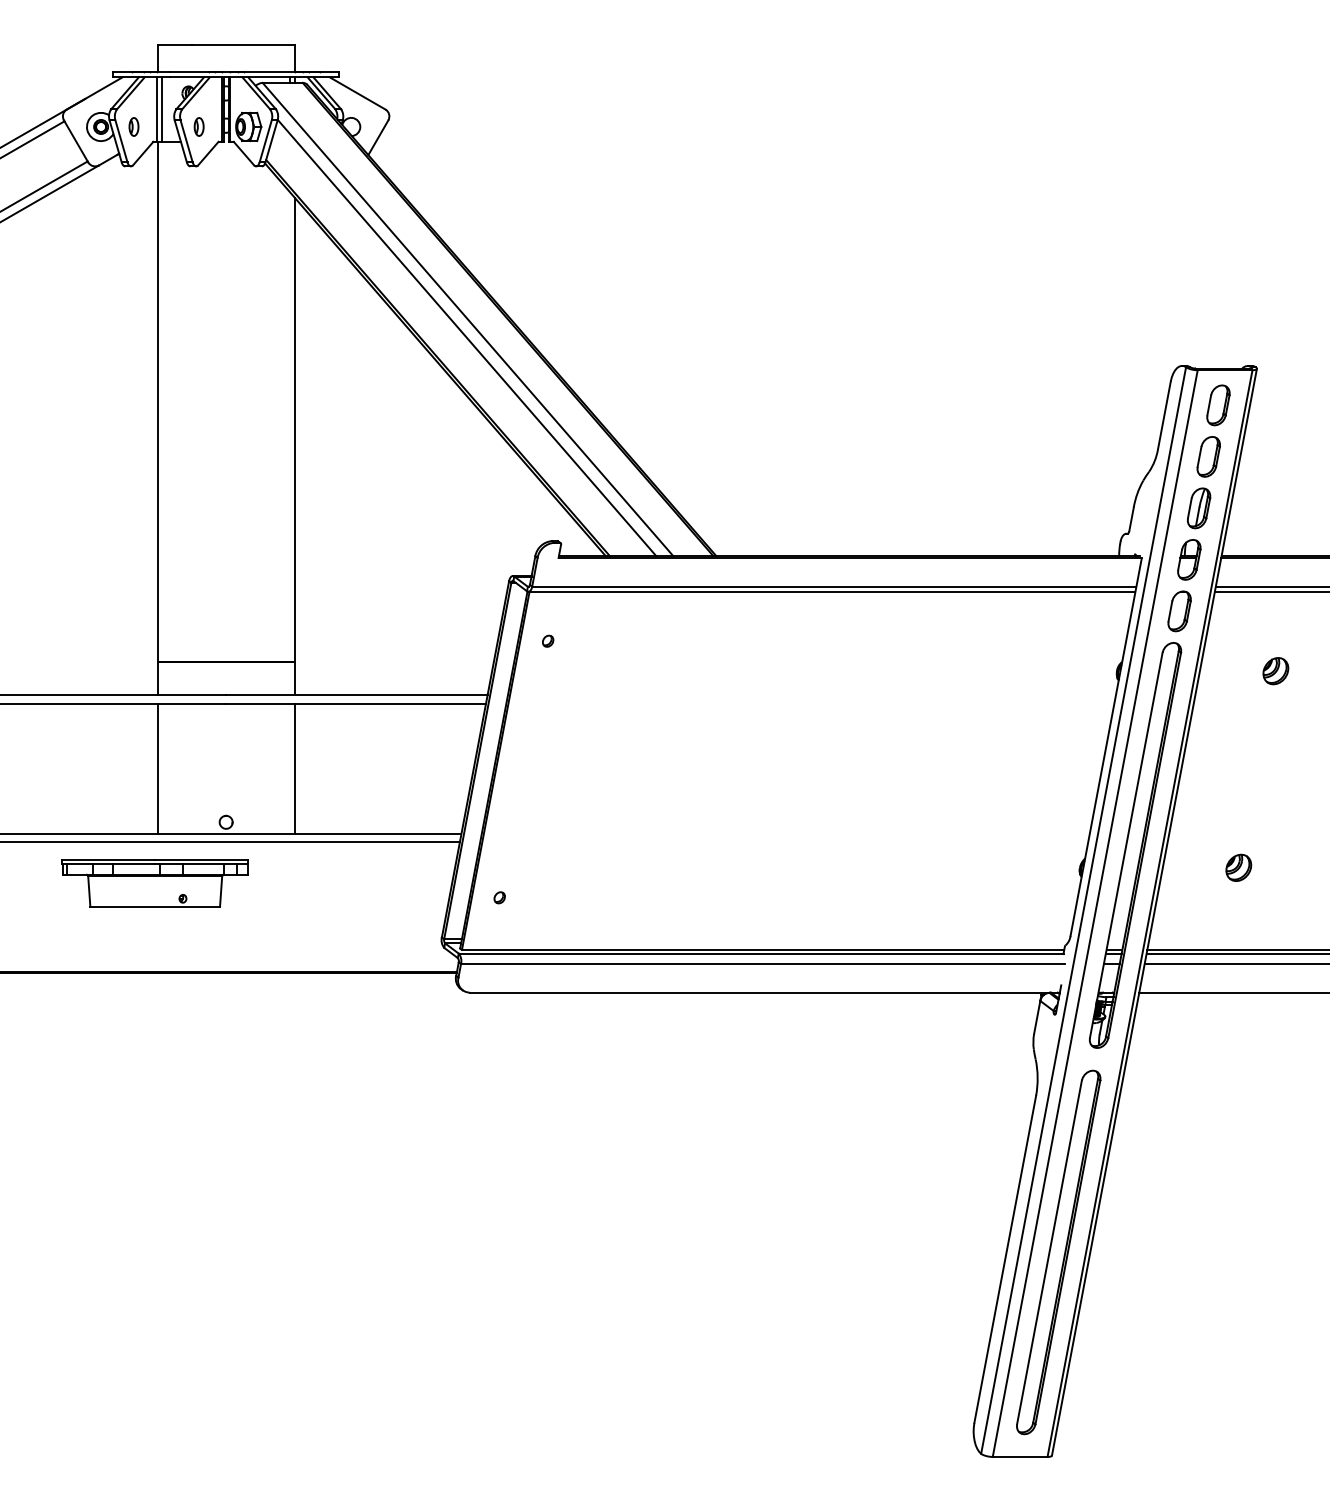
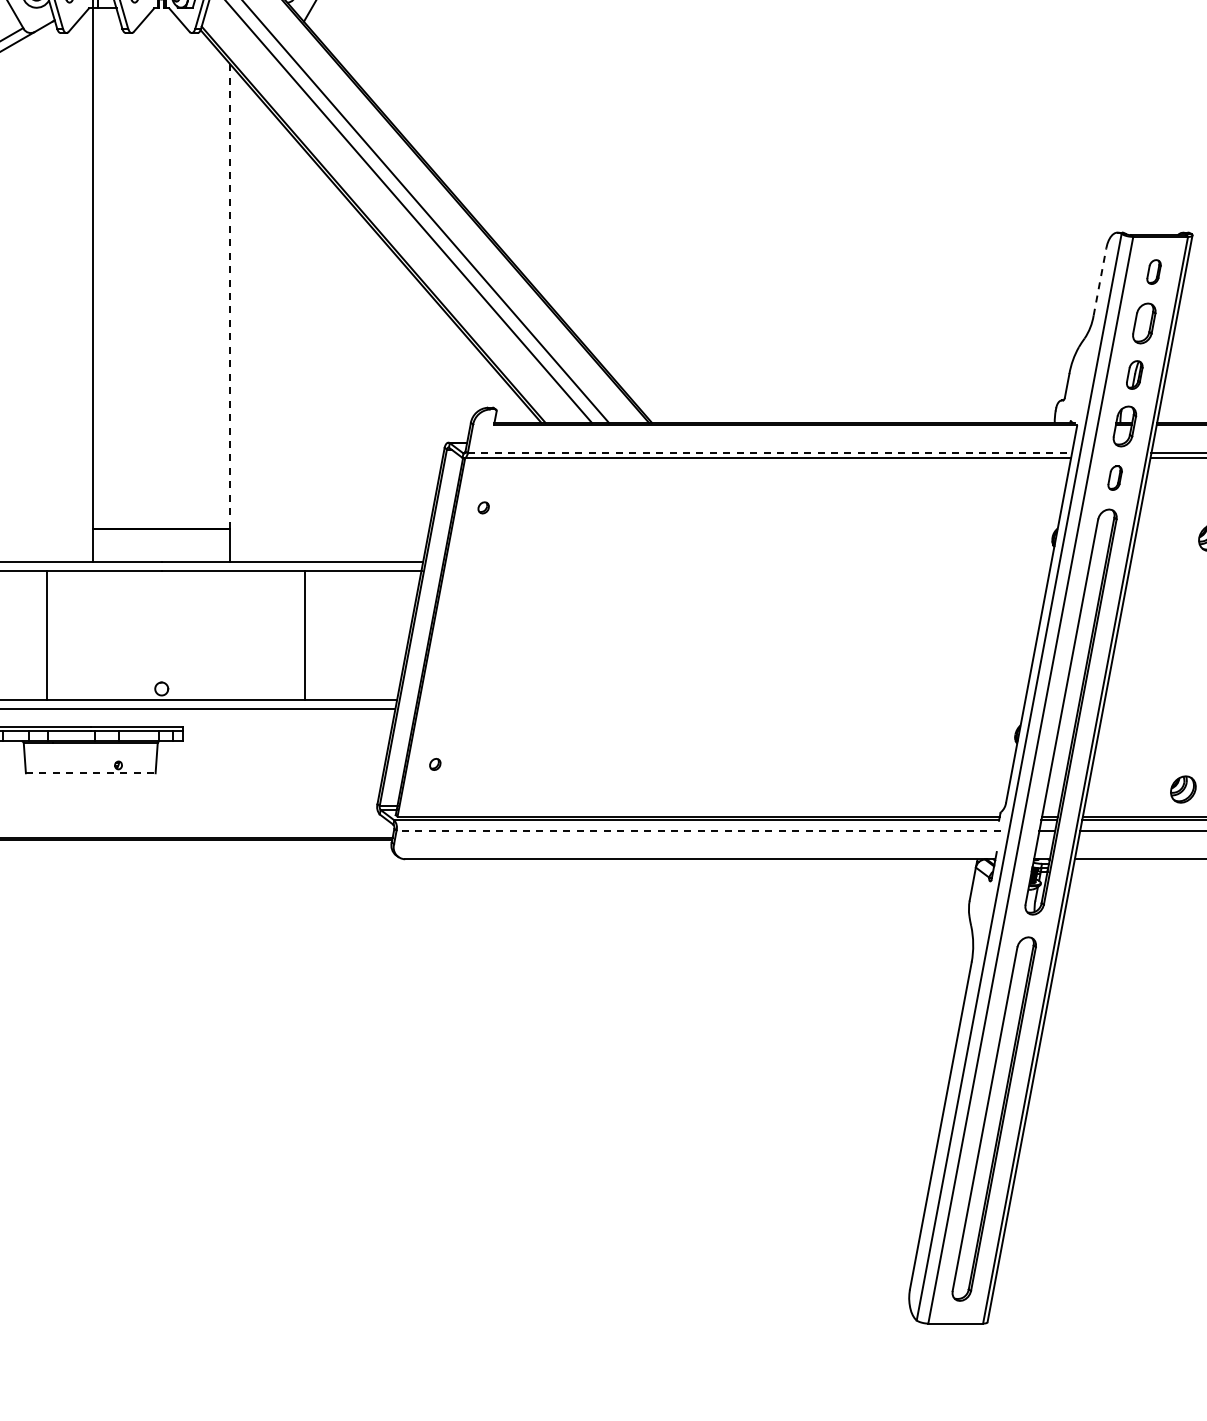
part: (1218, 405) -> (1154, 272), size x0.6
line: (1164, 414) -> (1100, 281), solid -> dashed
line: (294, 429) -> (230, 296), solid -> dashed
part: (1199, 508) -> (1135, 375), size x0.7
line: (834, 586) -> (770, 453), solid -> dashed
part: (1179, 611) -> (1115, 478), size x0.6
line: (157, 768) -> (47, 635), moved
line: (294, 768) -> (305, 635), moved
part: (1238, 867) -> (1183, 789), moved
line: (155, 906) -> (91, 773), solid -> dashed
line: (762, 963) -> (698, 830), solid -> dashed

